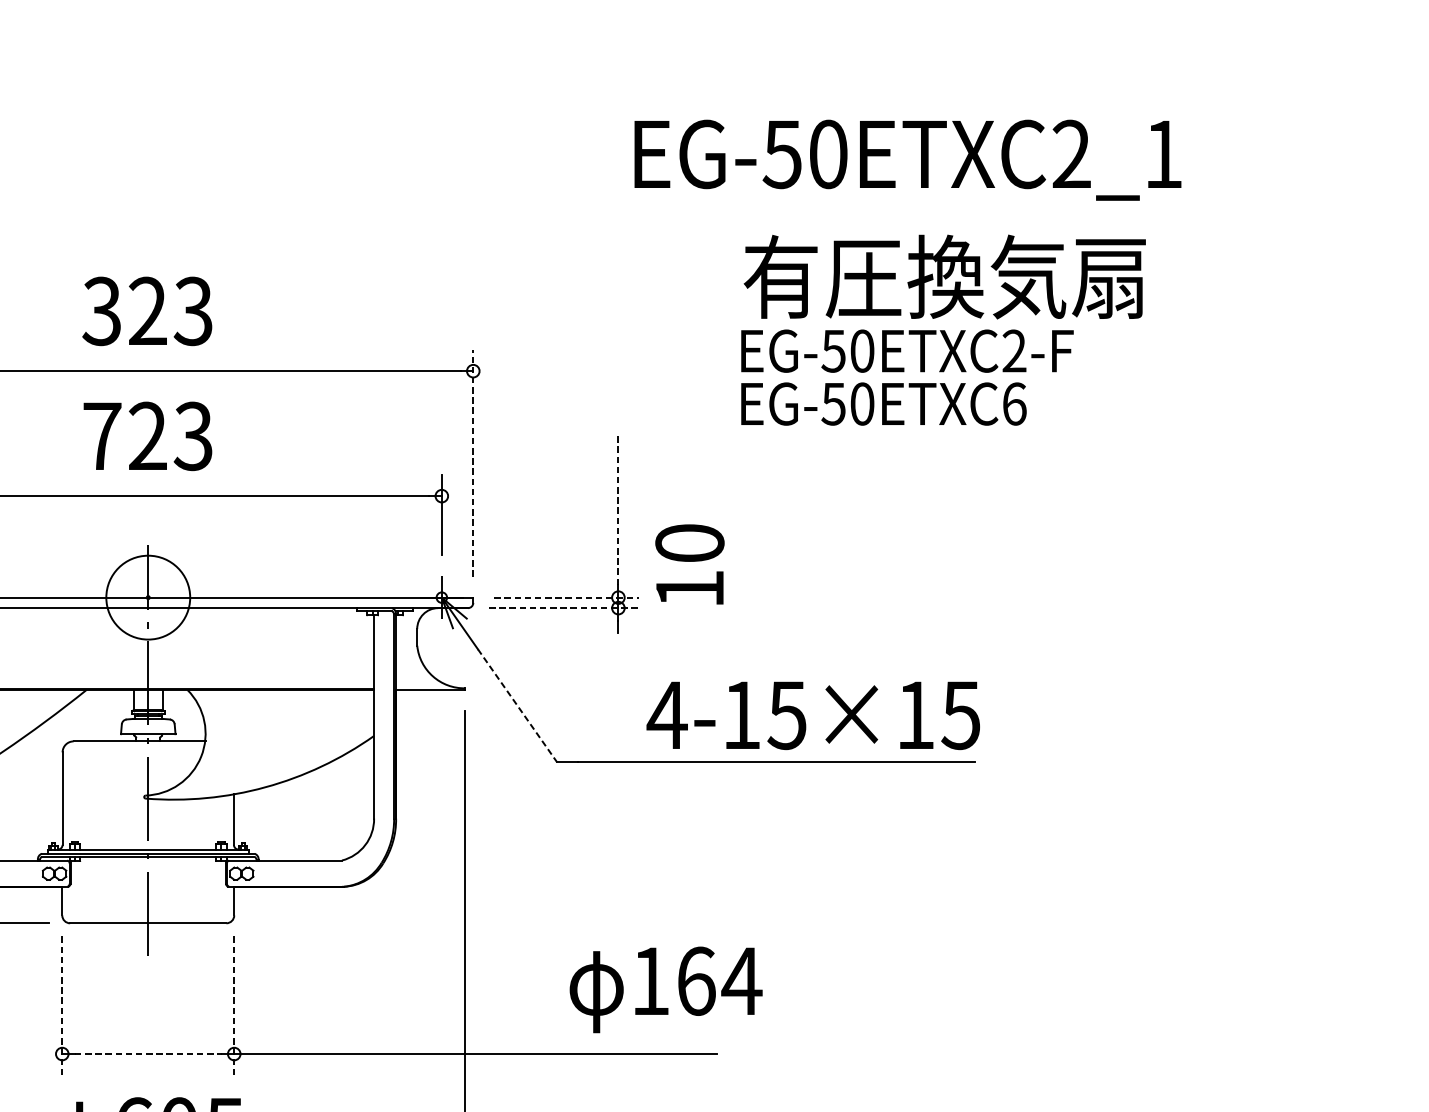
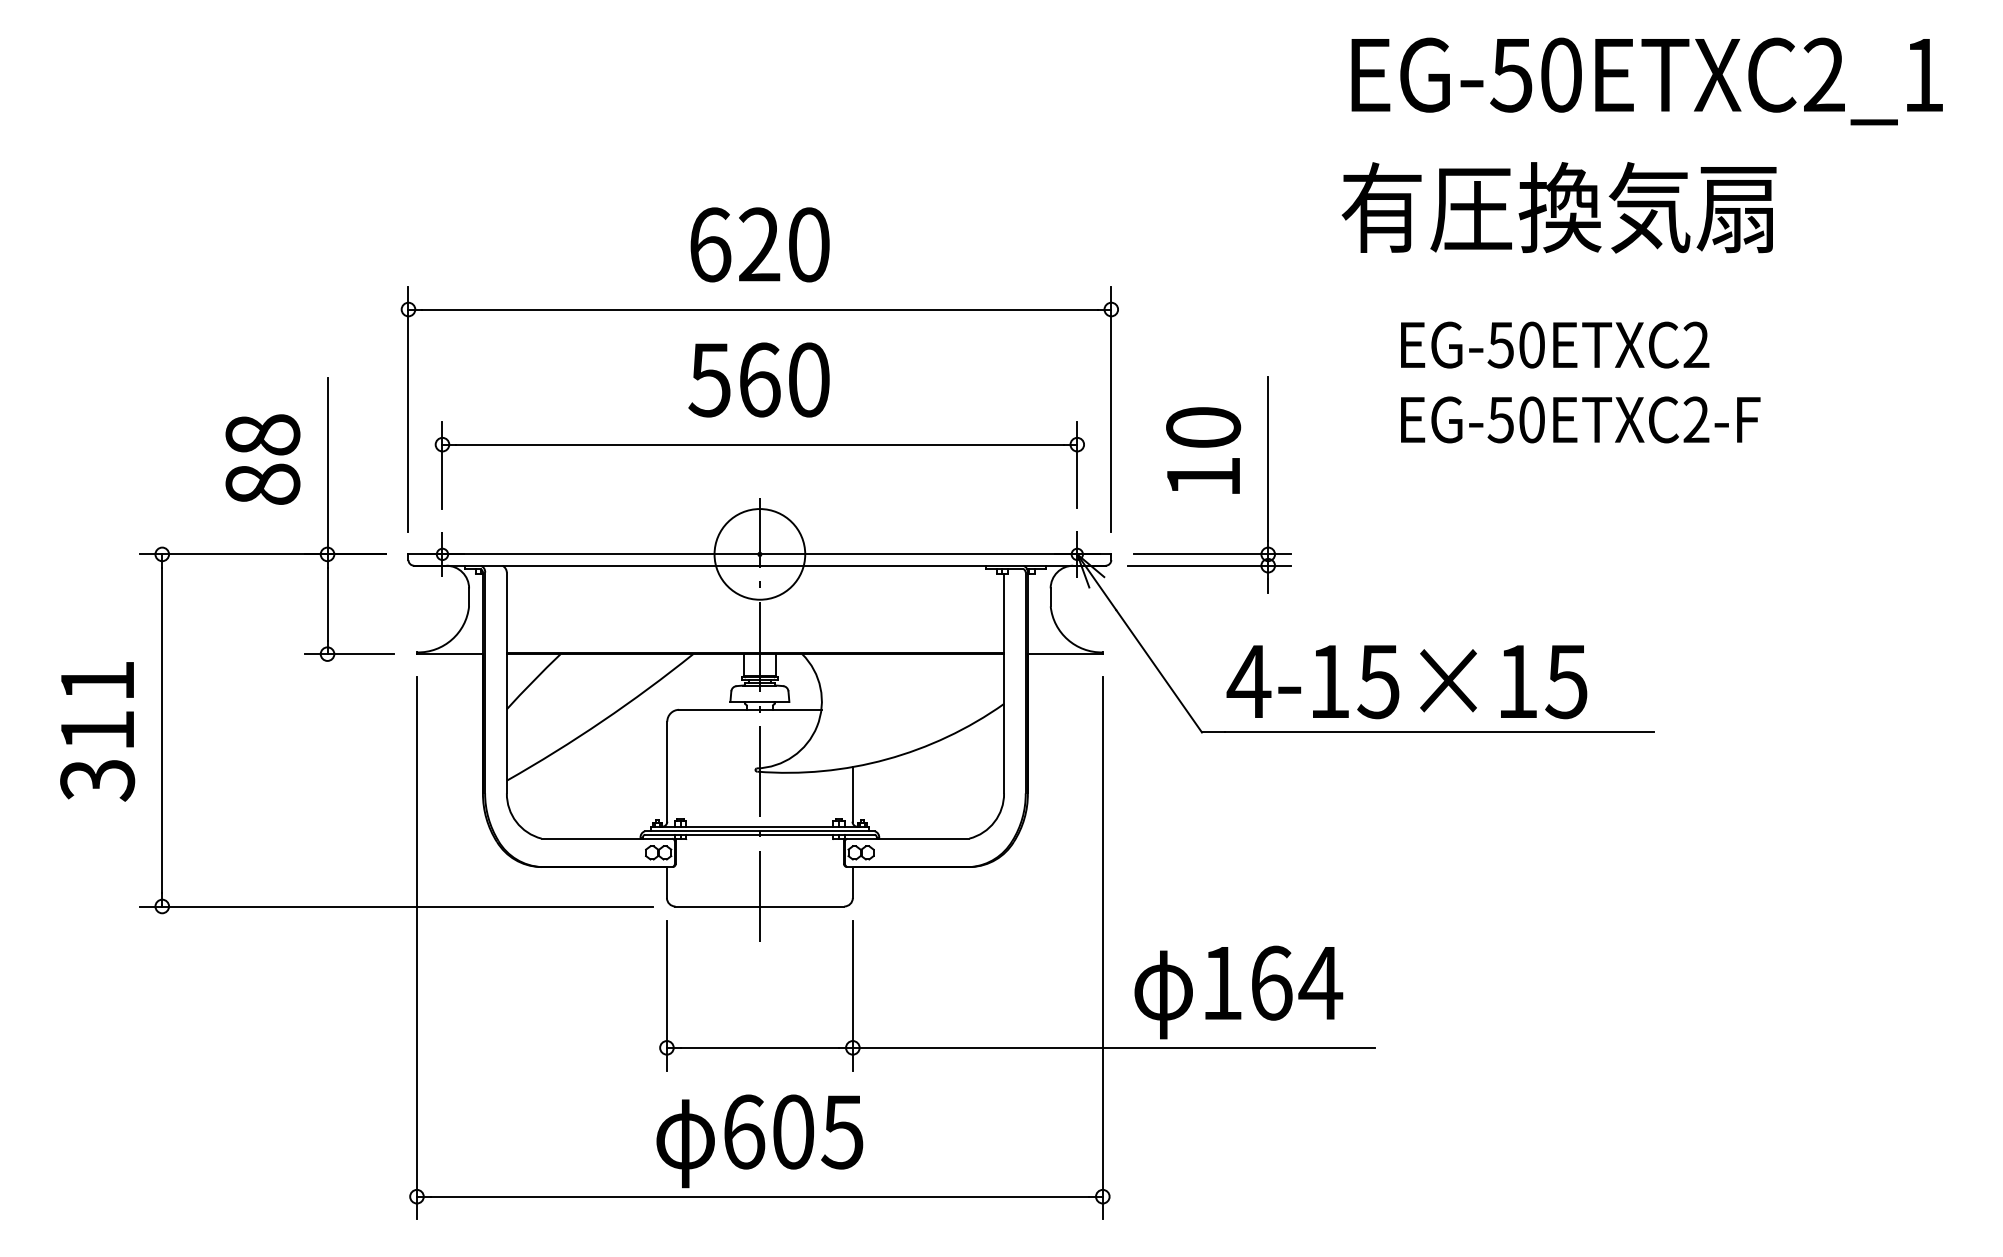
text: (907, 160) -> (1646, 81), moved
text: (944, 276) -> (1558, 207), moved
text: (146, 311) -> (758, 244), 323 -> 620
text: (907, 350) -> (1580, 419), moved
text: (1014, 403) -> (1696, 344), EG-50ETXC6 -> EG-50ETXC2
text: (146, 435) -> (758, 379), 723 -> 560
line: (473, 462) -> (1111, 408), dashed -> solid
line: (618, 509) -> (1268, 459), dashed -> solid
text: (689, 564) -> (1203, 450), moved
line: (566, 597) -> (1212, 554), dashed -> solid
line: (565, 607) -> (1210, 565), dashed -> solid
line: (517, 705) -> (1159, 671), dashed -> solid
text: (812, 716) -> (1406, 682), moved
text: (665, 989) -> (1238, 992), moved
line: (61, 1005) -> (666, 995), dashed -> solid
line: (233, 1005) -> (852, 995), dashed -> solid
line: (148, 1053) -> (760, 1047), dashed -> solid

